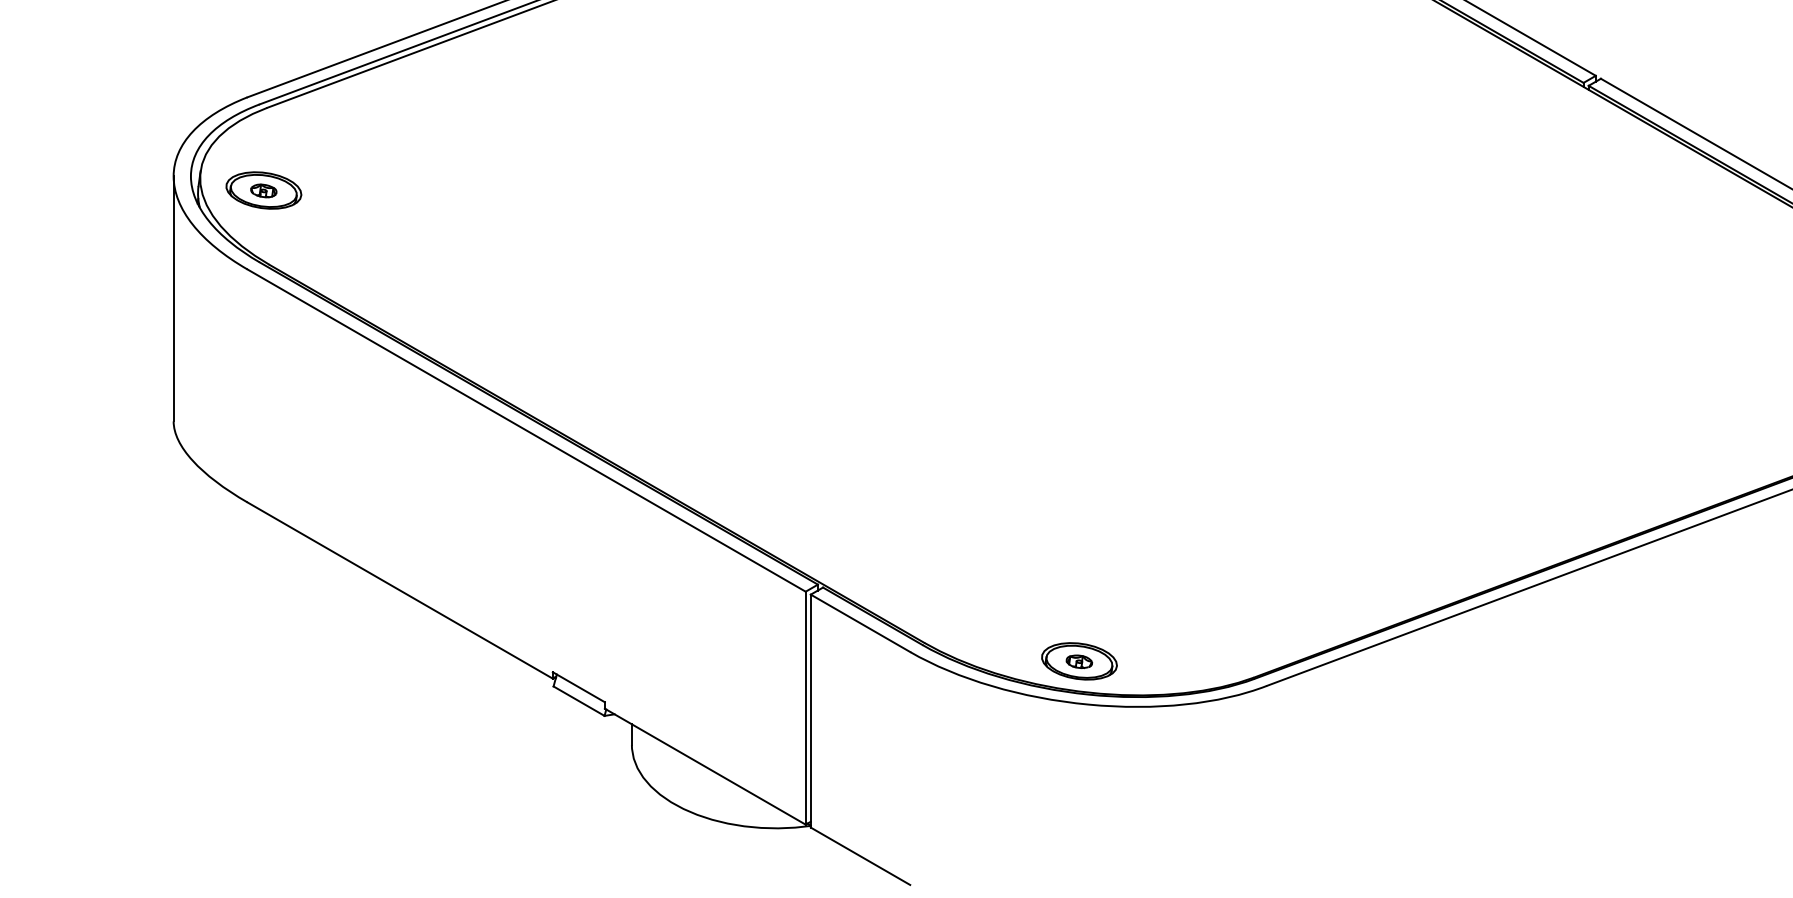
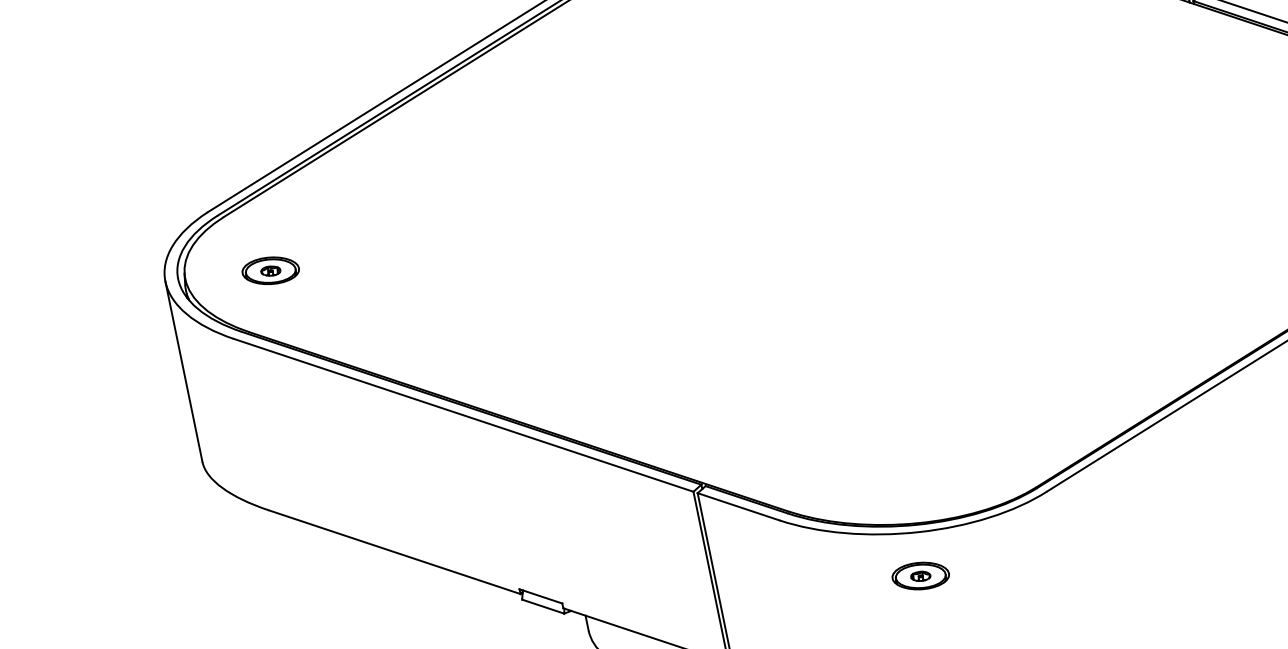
part: (263, 190) -> (270, 270), moved
part: (1079, 661) -> (920, 576), moved

